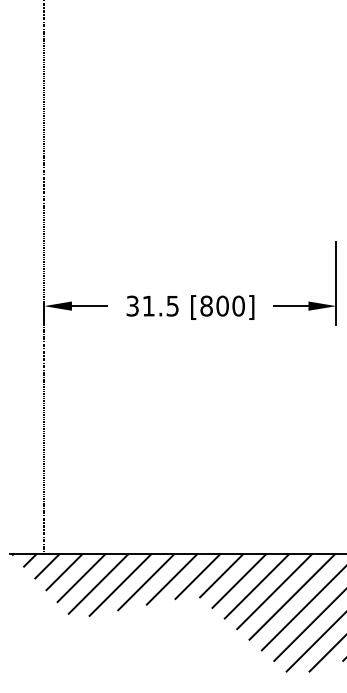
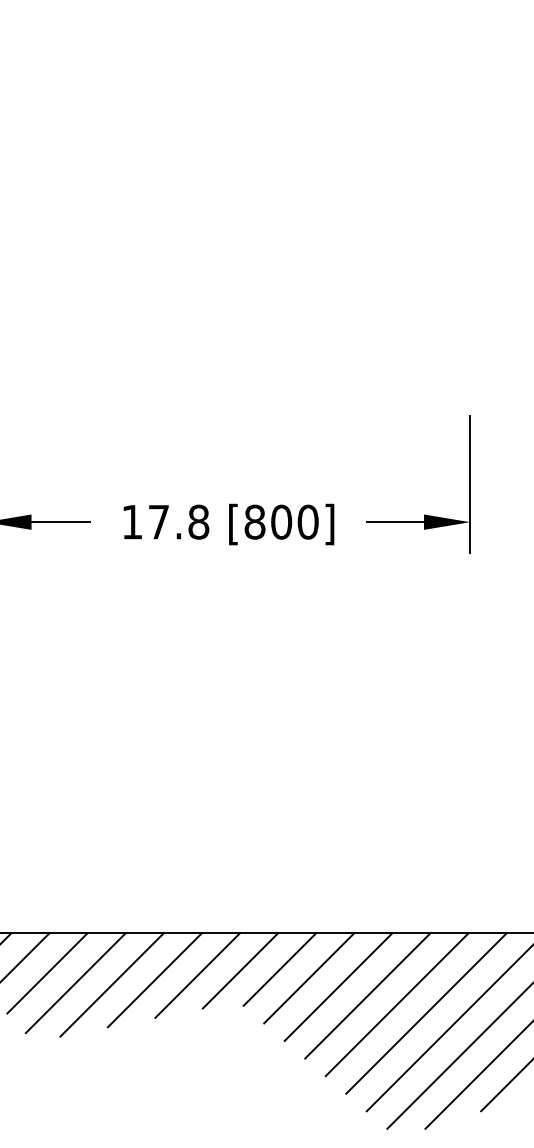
text: (152, 305) -> (165, 521), 31.5 -> 17.8

